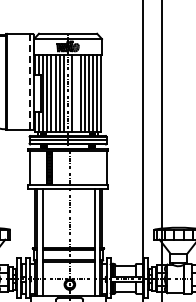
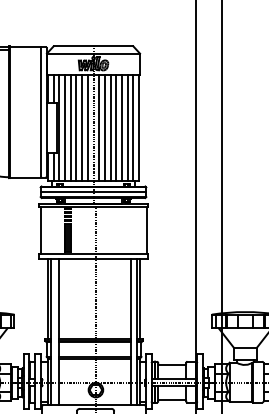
line: (29, 81) -> (40, 111), dashed -> solid
line: (76, 93) -> (105, 128), added

